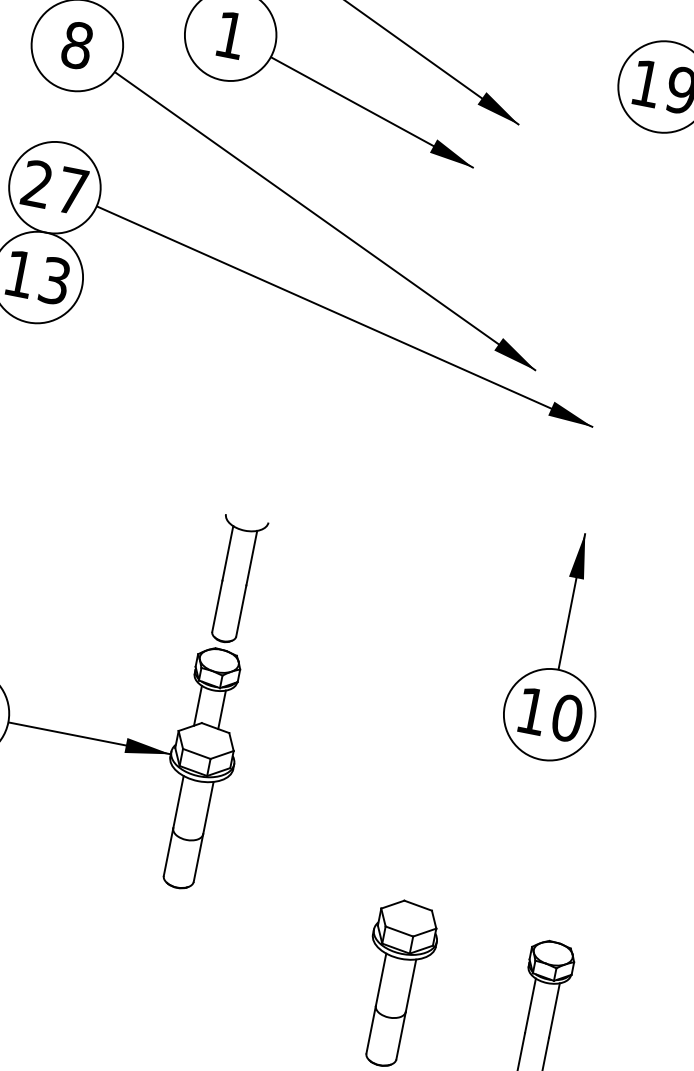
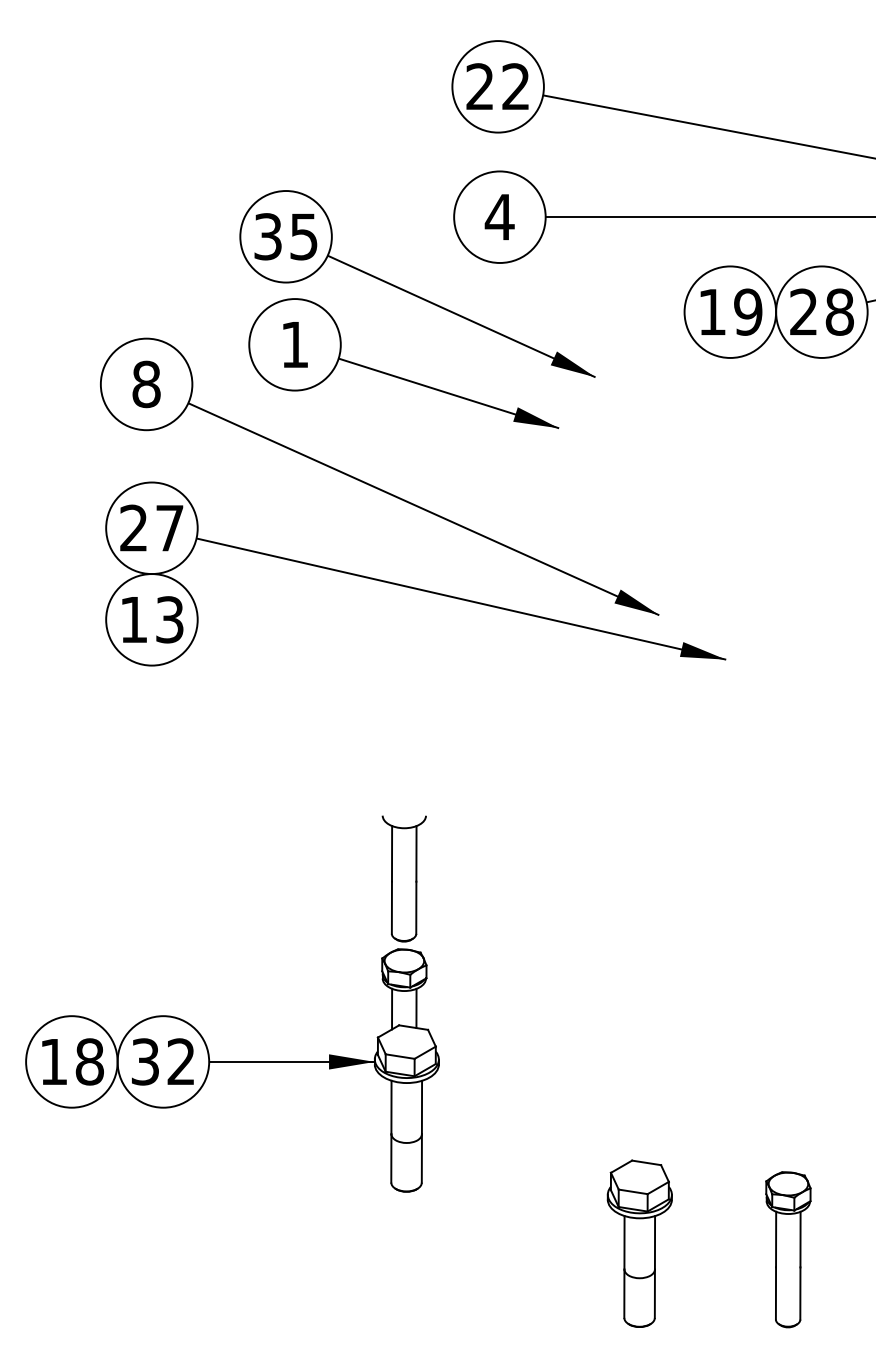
part: (562, 646) -> (738, 880), removed

